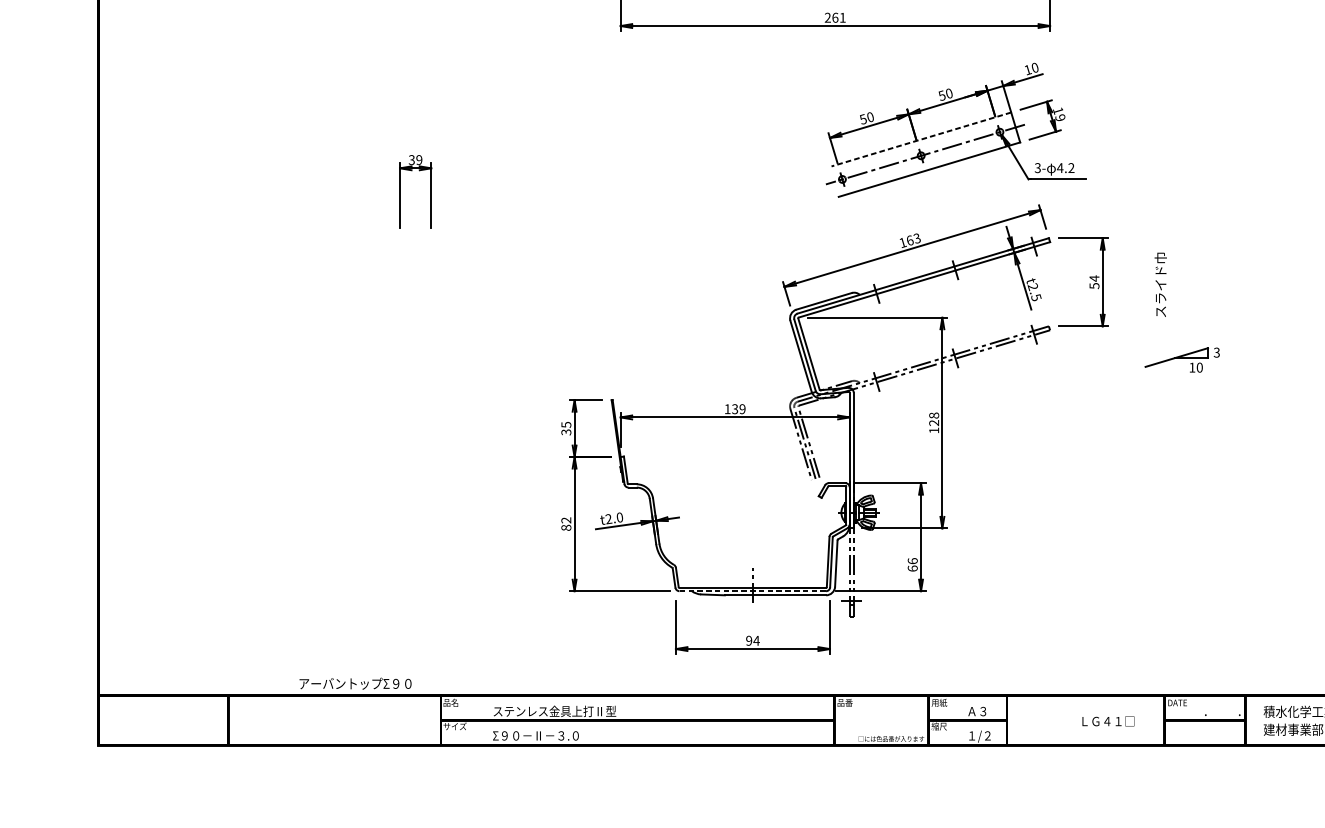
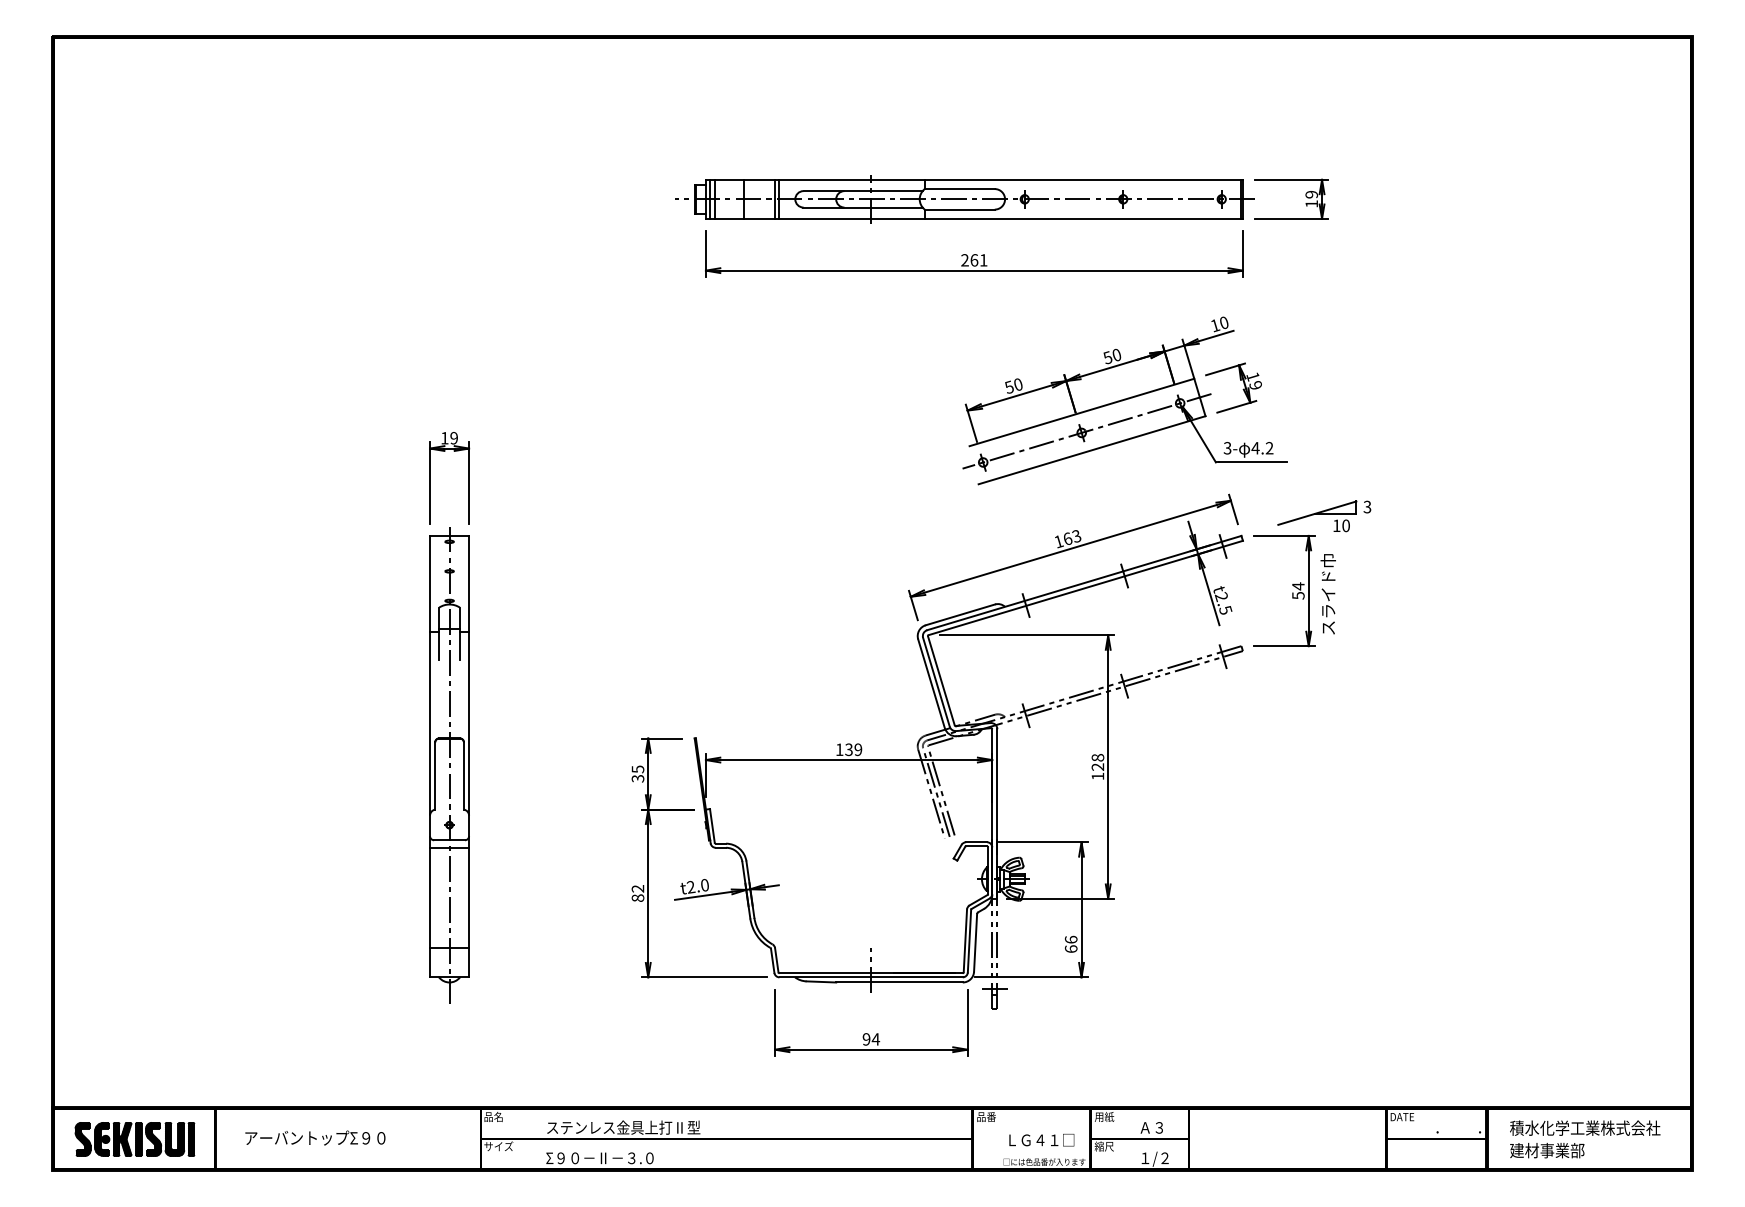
line: (921, 139) -> (1081, 412), dashed -> solid
text: (411, 159) -> (444, 437), 39 -> 19
text: (1160, 285) -> (1327, 594), moved
part: (1182, 360) -> (1324, 516), moved
part: (415, 421) -> (449, 765), added
line: (753, 591) -> (871, 977), dashed -> solid
text: (355, 683) -> (315, 1137), moved
part: (163, 720) -> (134, 1139), added
text: (1108, 721) -> (1041, 1140), moved

